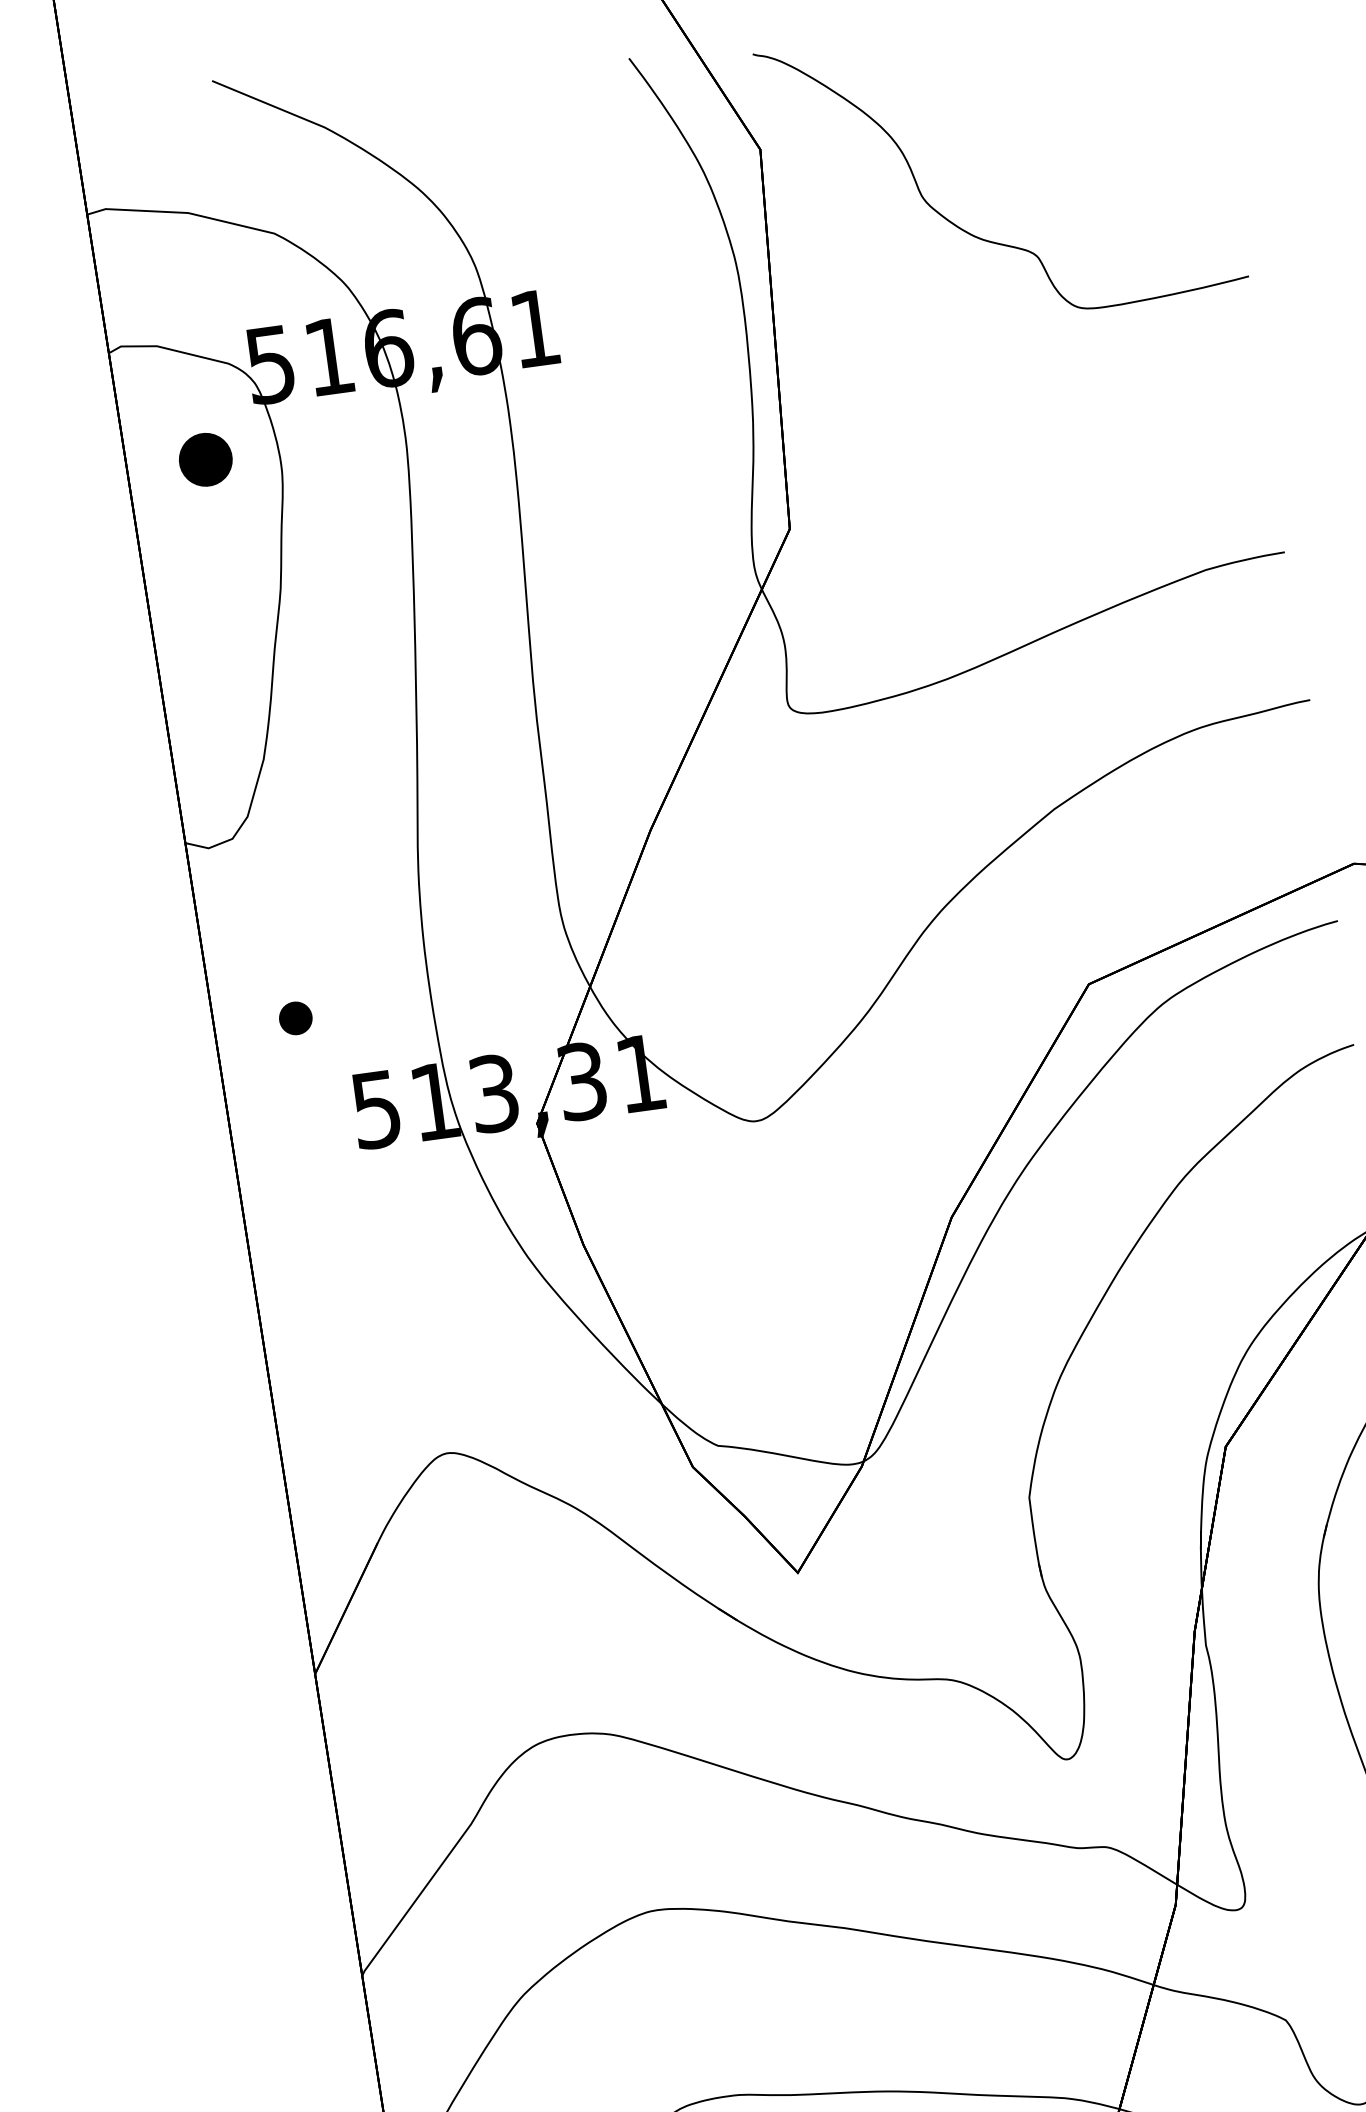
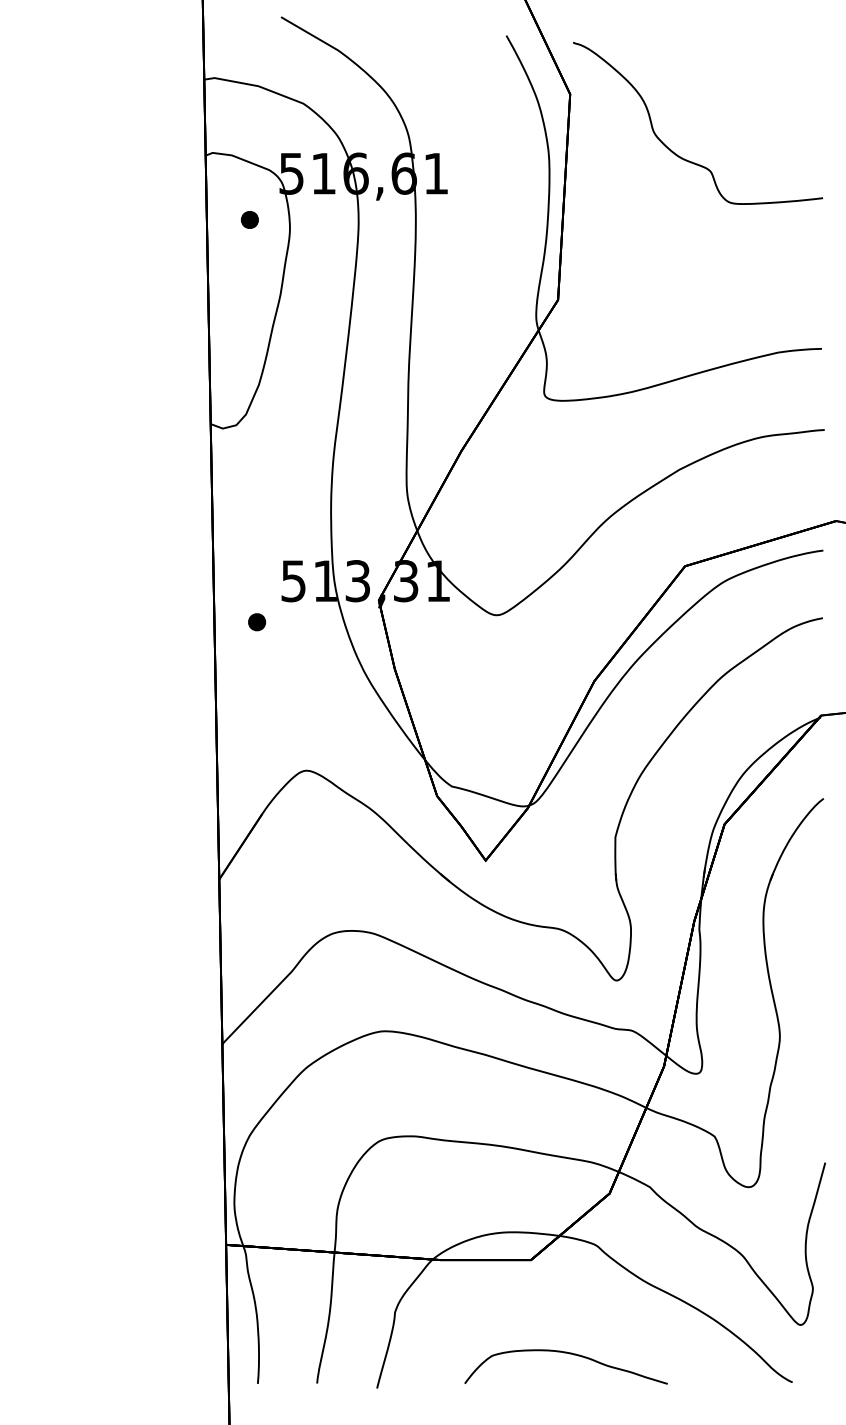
part: (205, 459) -> (249, 219), size x0.62
part: (296, 1018) -> (257, 622), moved

